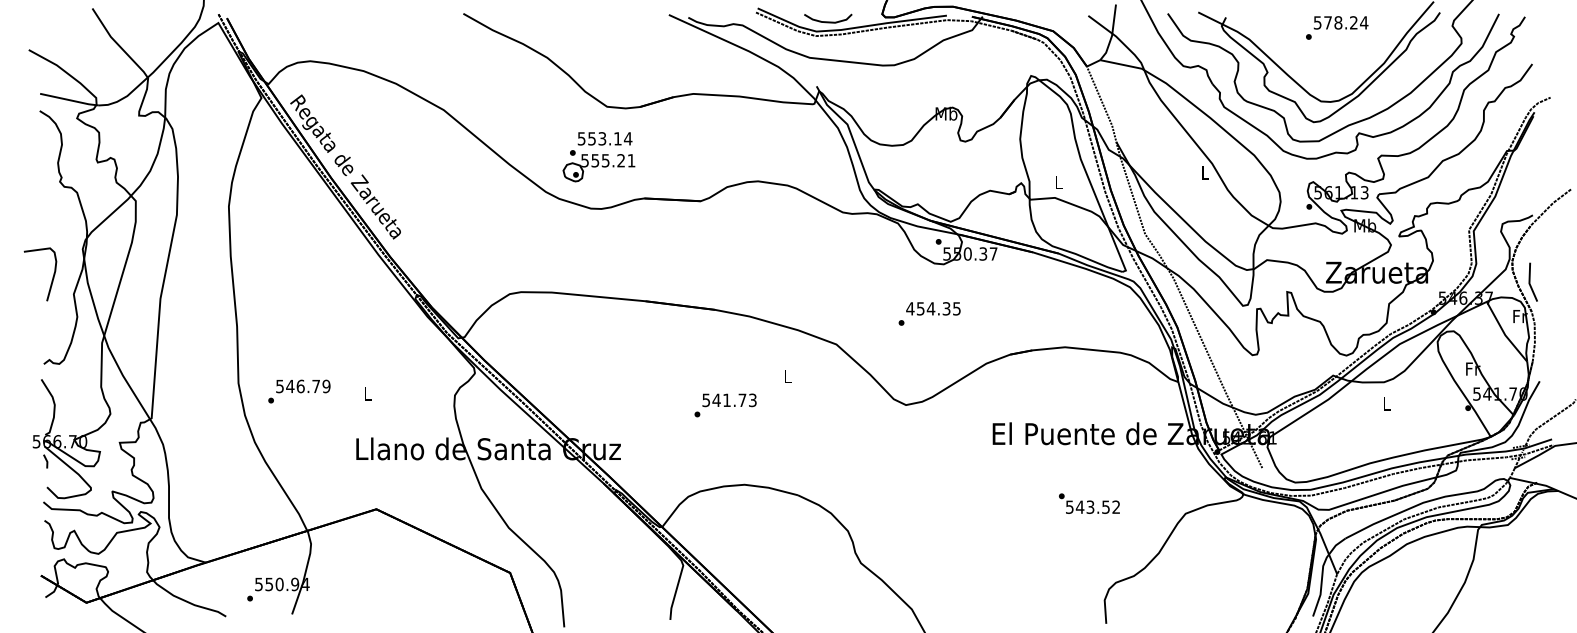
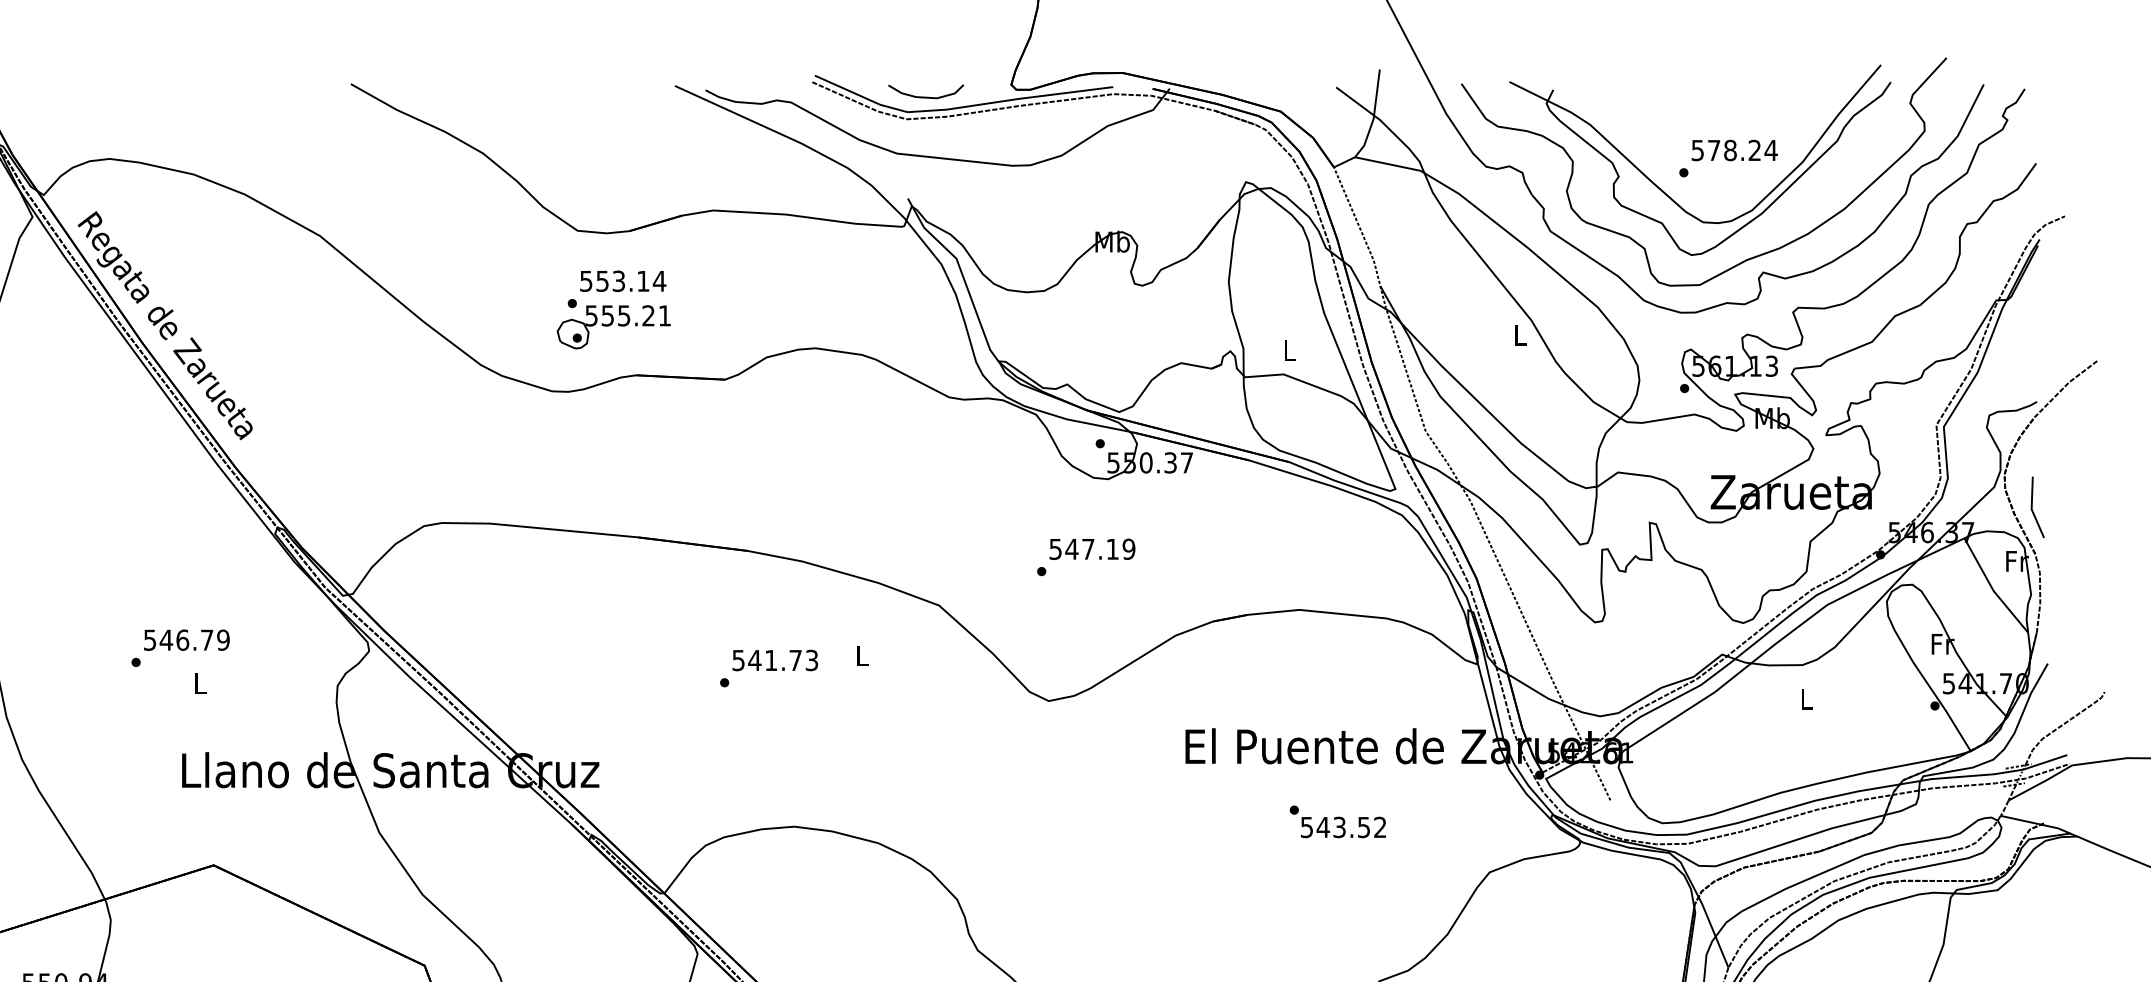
text: (1337, 27) -> (1729, 157), moved
part: (598, 157) -> (612, 310), moved
text: (933, 308) -> (1092, 548), 454.35 -> 547.19
text: (299, 391) -> (180, 648), moved
text: (725, 405) -> (768, 668), moved
text: (1089, 503) -> (1338, 821), moved

